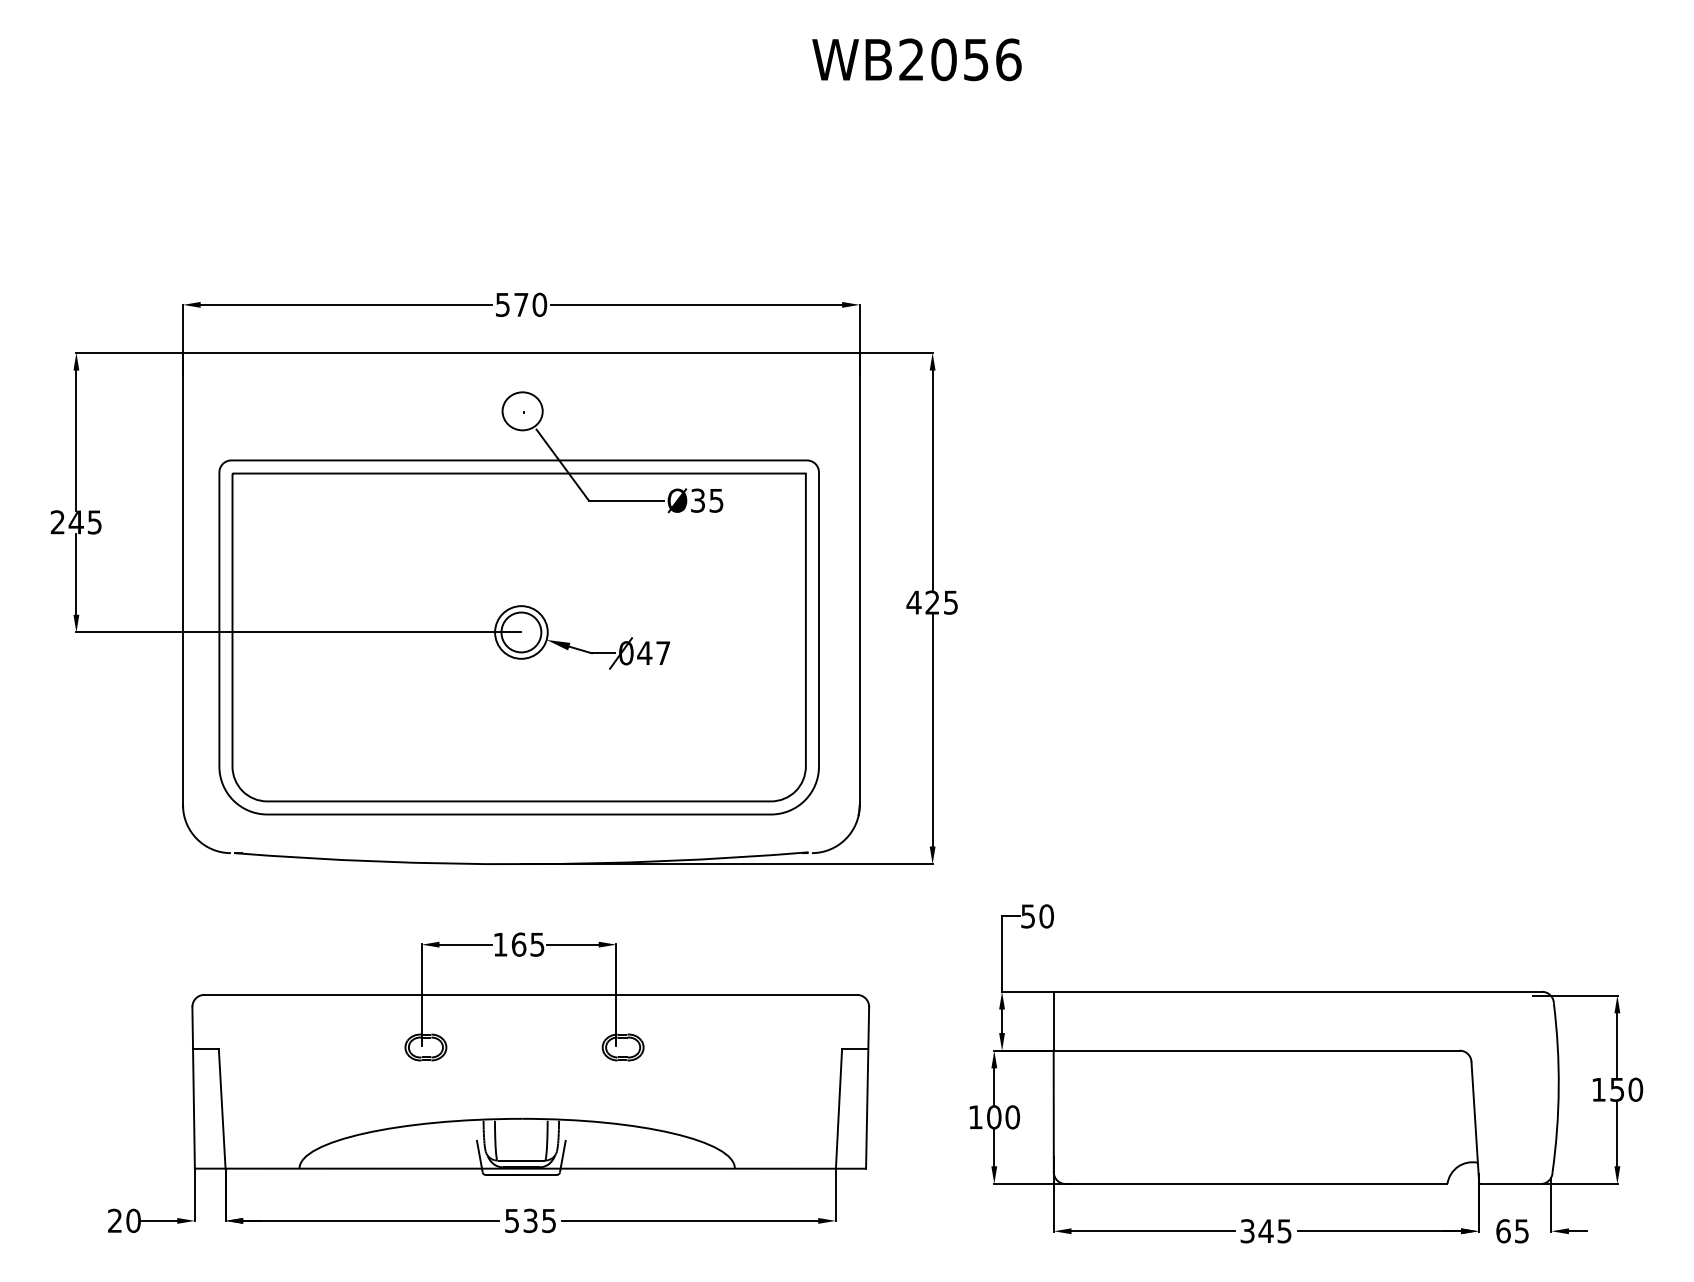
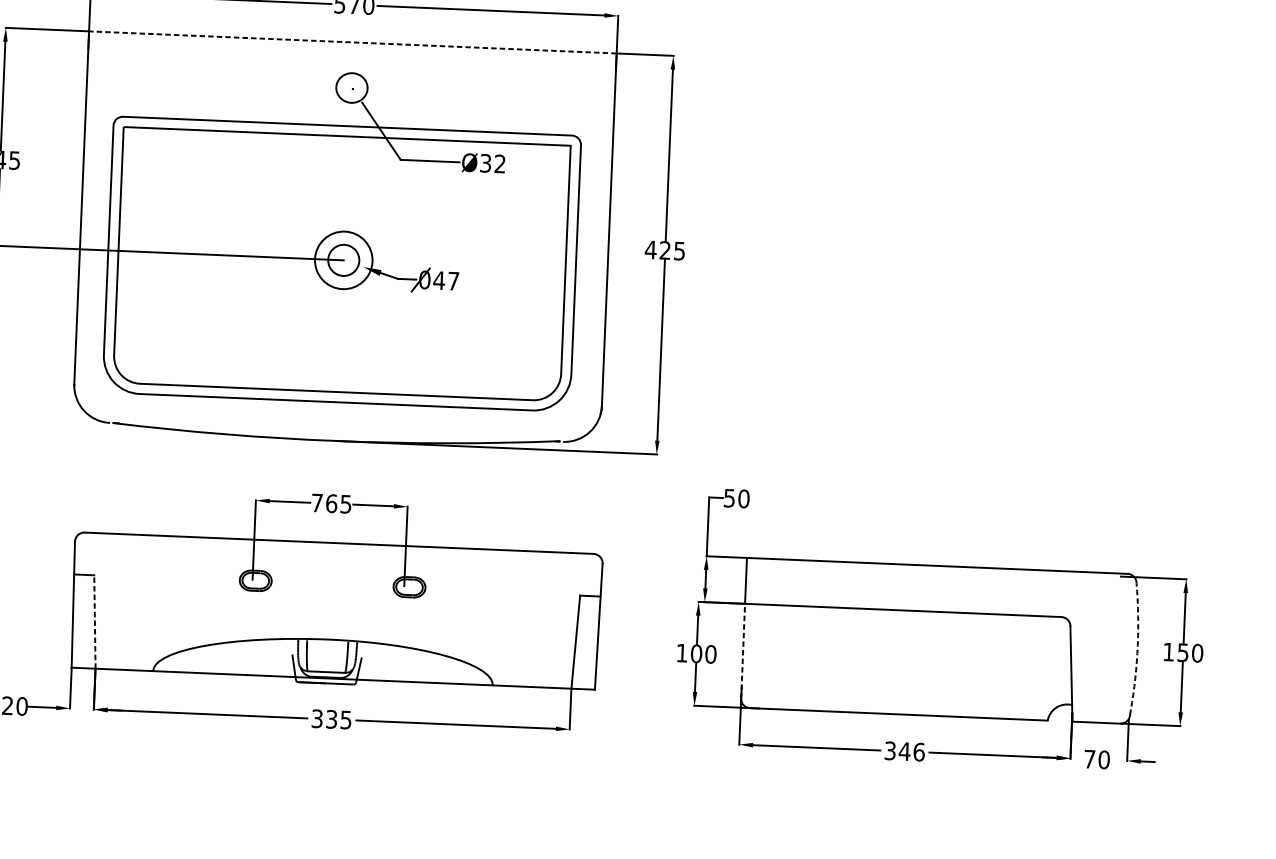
line: (520, 352) -> (352, 42), solid -> dashed
text: (716, 500) -> (500, 163), Ø35 -> Ø32
circle: (521, 632) -> (343, 260), size x1.4
text: (500, 944) -> (317, 502), 165 -> 765
arc: (1558, 1087) -> (1137, 649), solid -> dashed
line: (222, 1108) -> (95, 621), solid -> dashed
line: (1053, 1111) -> (742, 651), solid -> dashed
text: (512, 1220) -> (317, 718), 535 -> 335
text: (1284, 1231) -> (919, 752), 345 -> 346
text: (1512, 1231) -> (1096, 759), 65 -> 70

